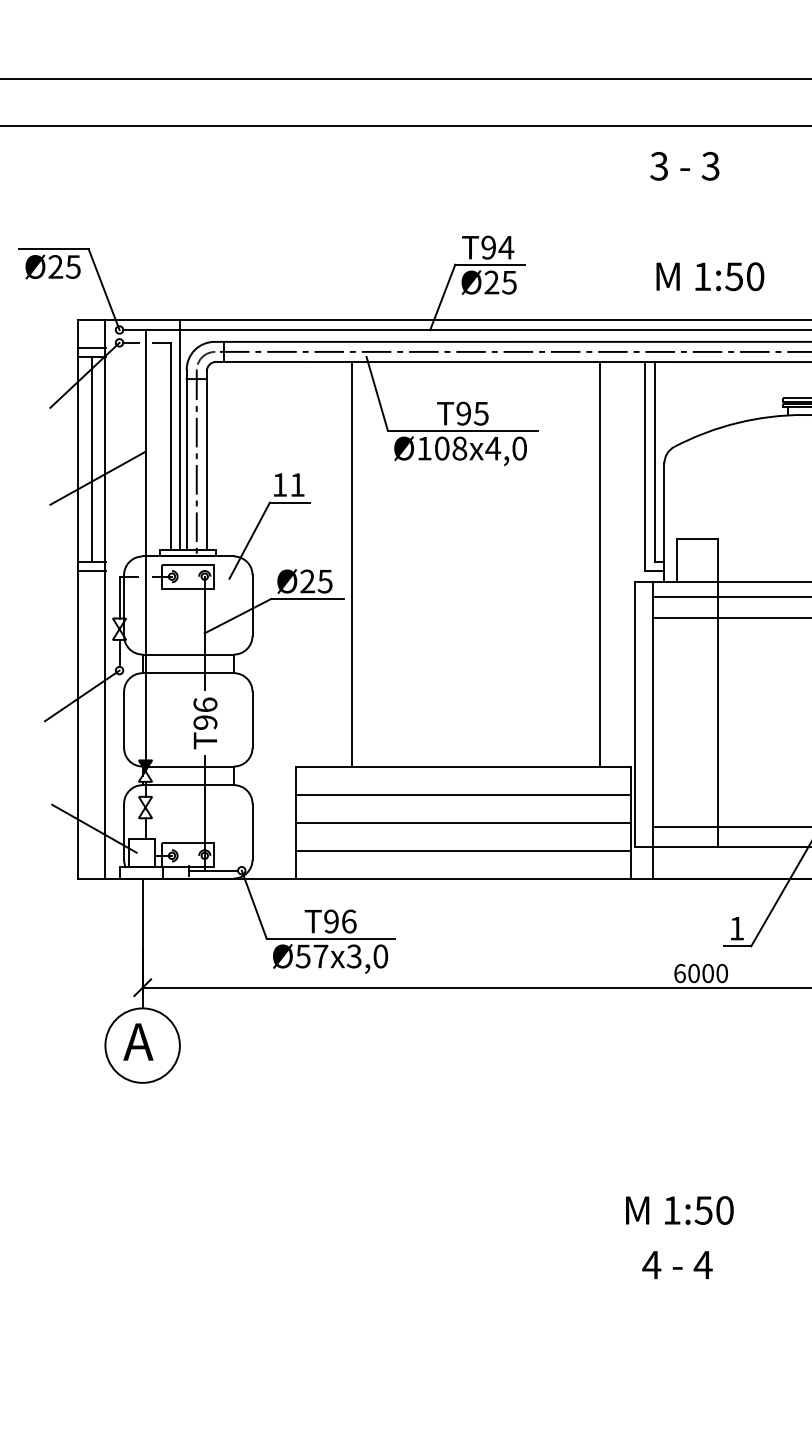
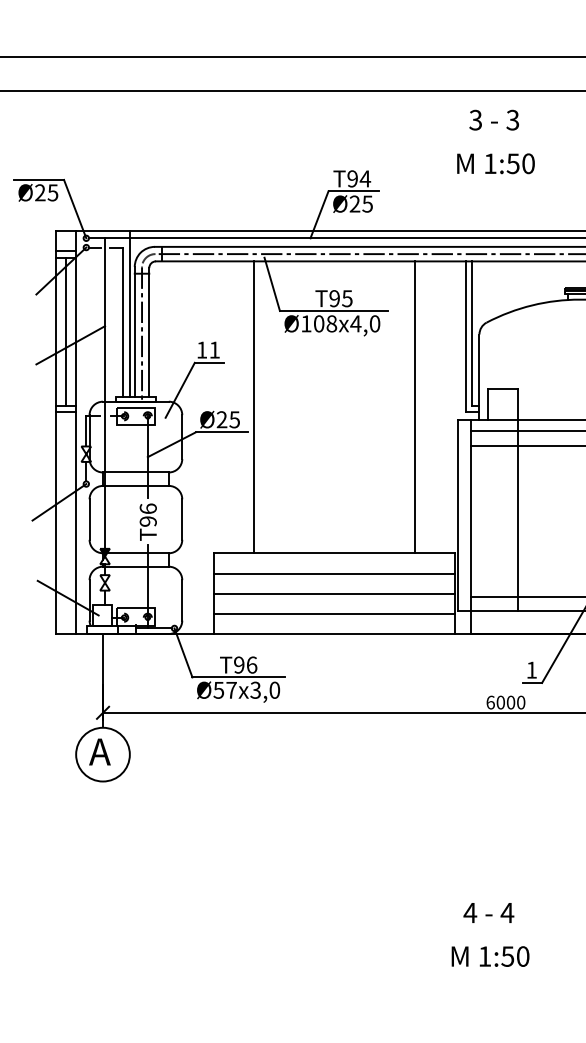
text: (710, 276) -> (496, 163), moved
line: (600, 564) -> (415, 407), moved
text: (679, 1210) -> (490, 956), moved

